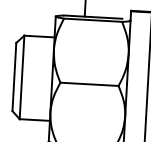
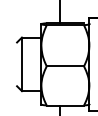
line: (15, 77) -> (17, 64), removed

